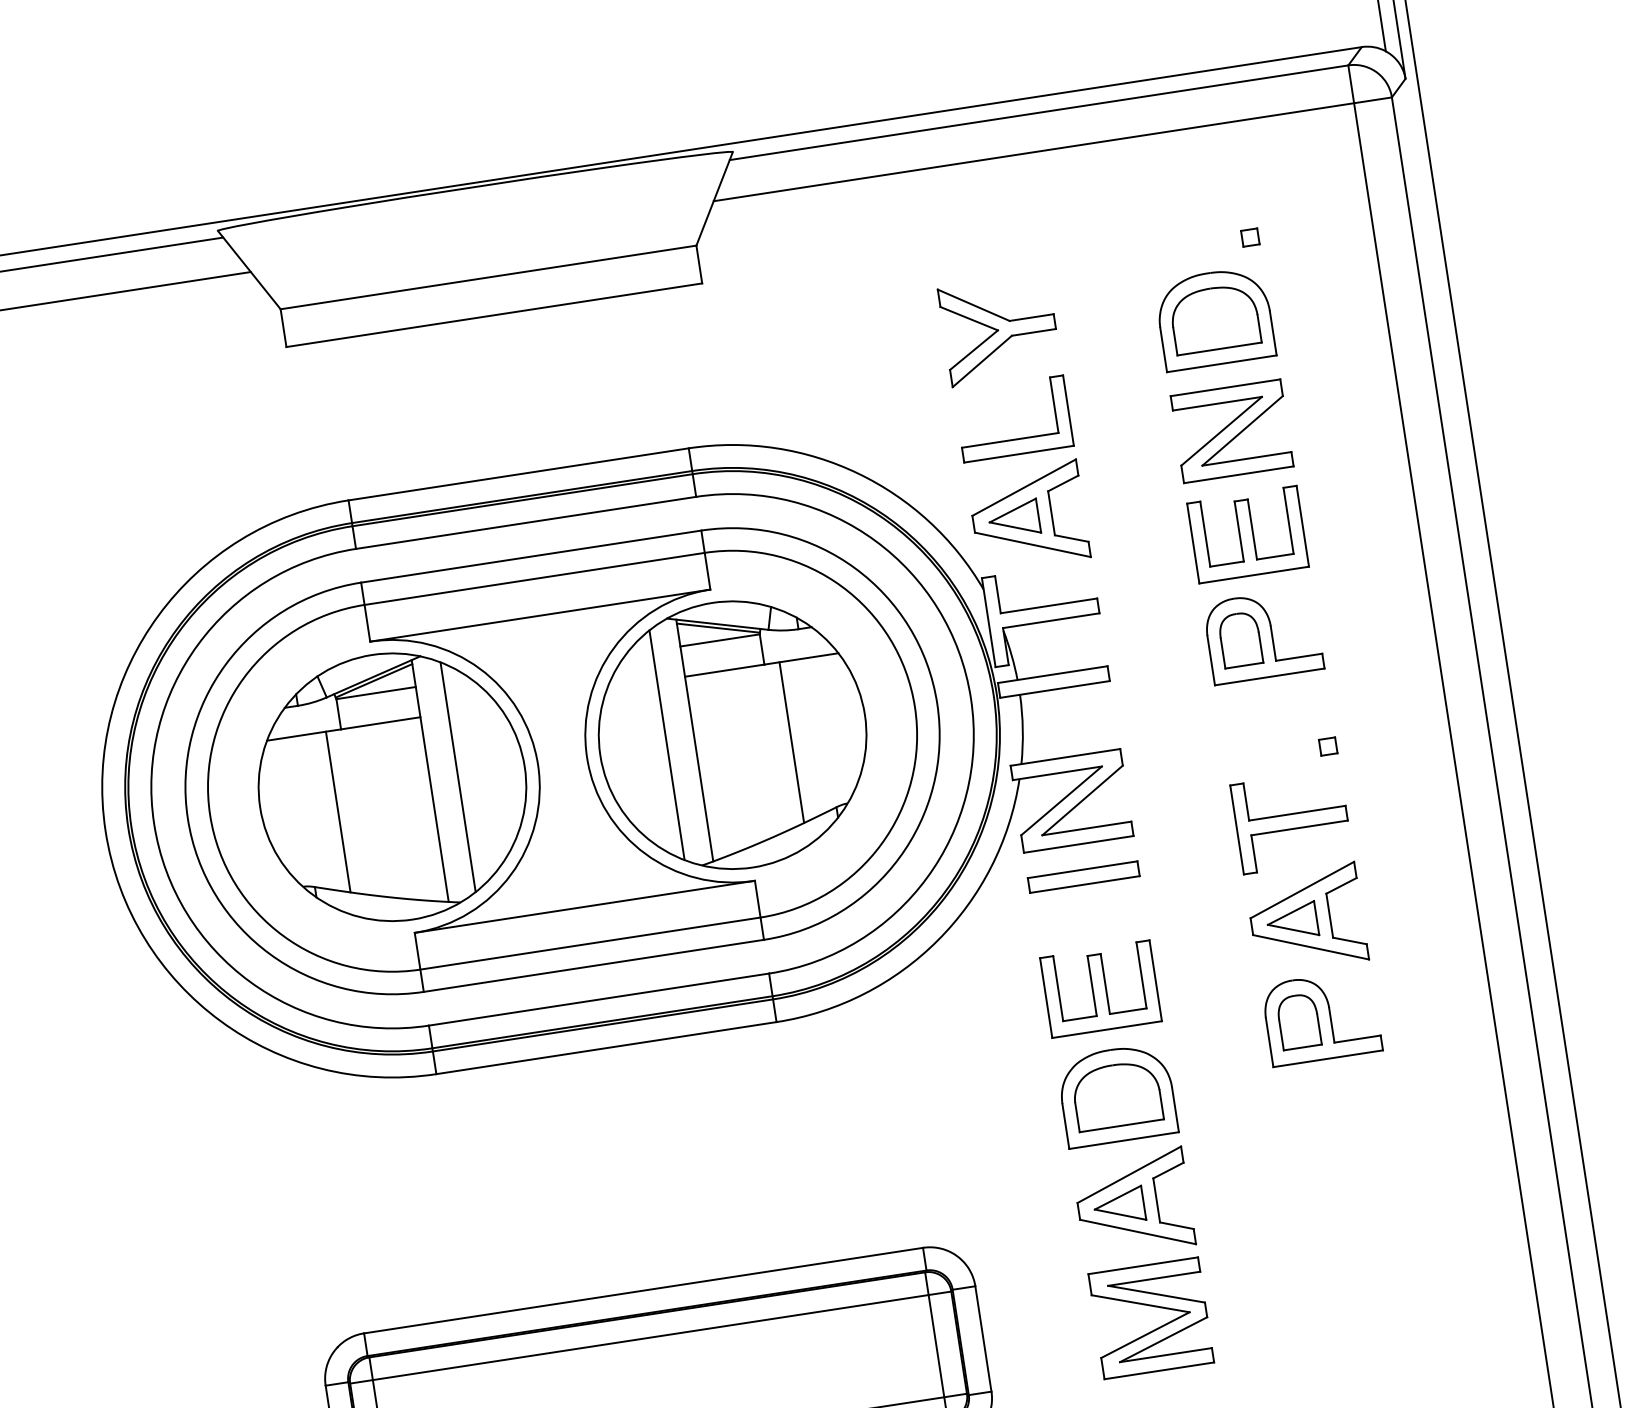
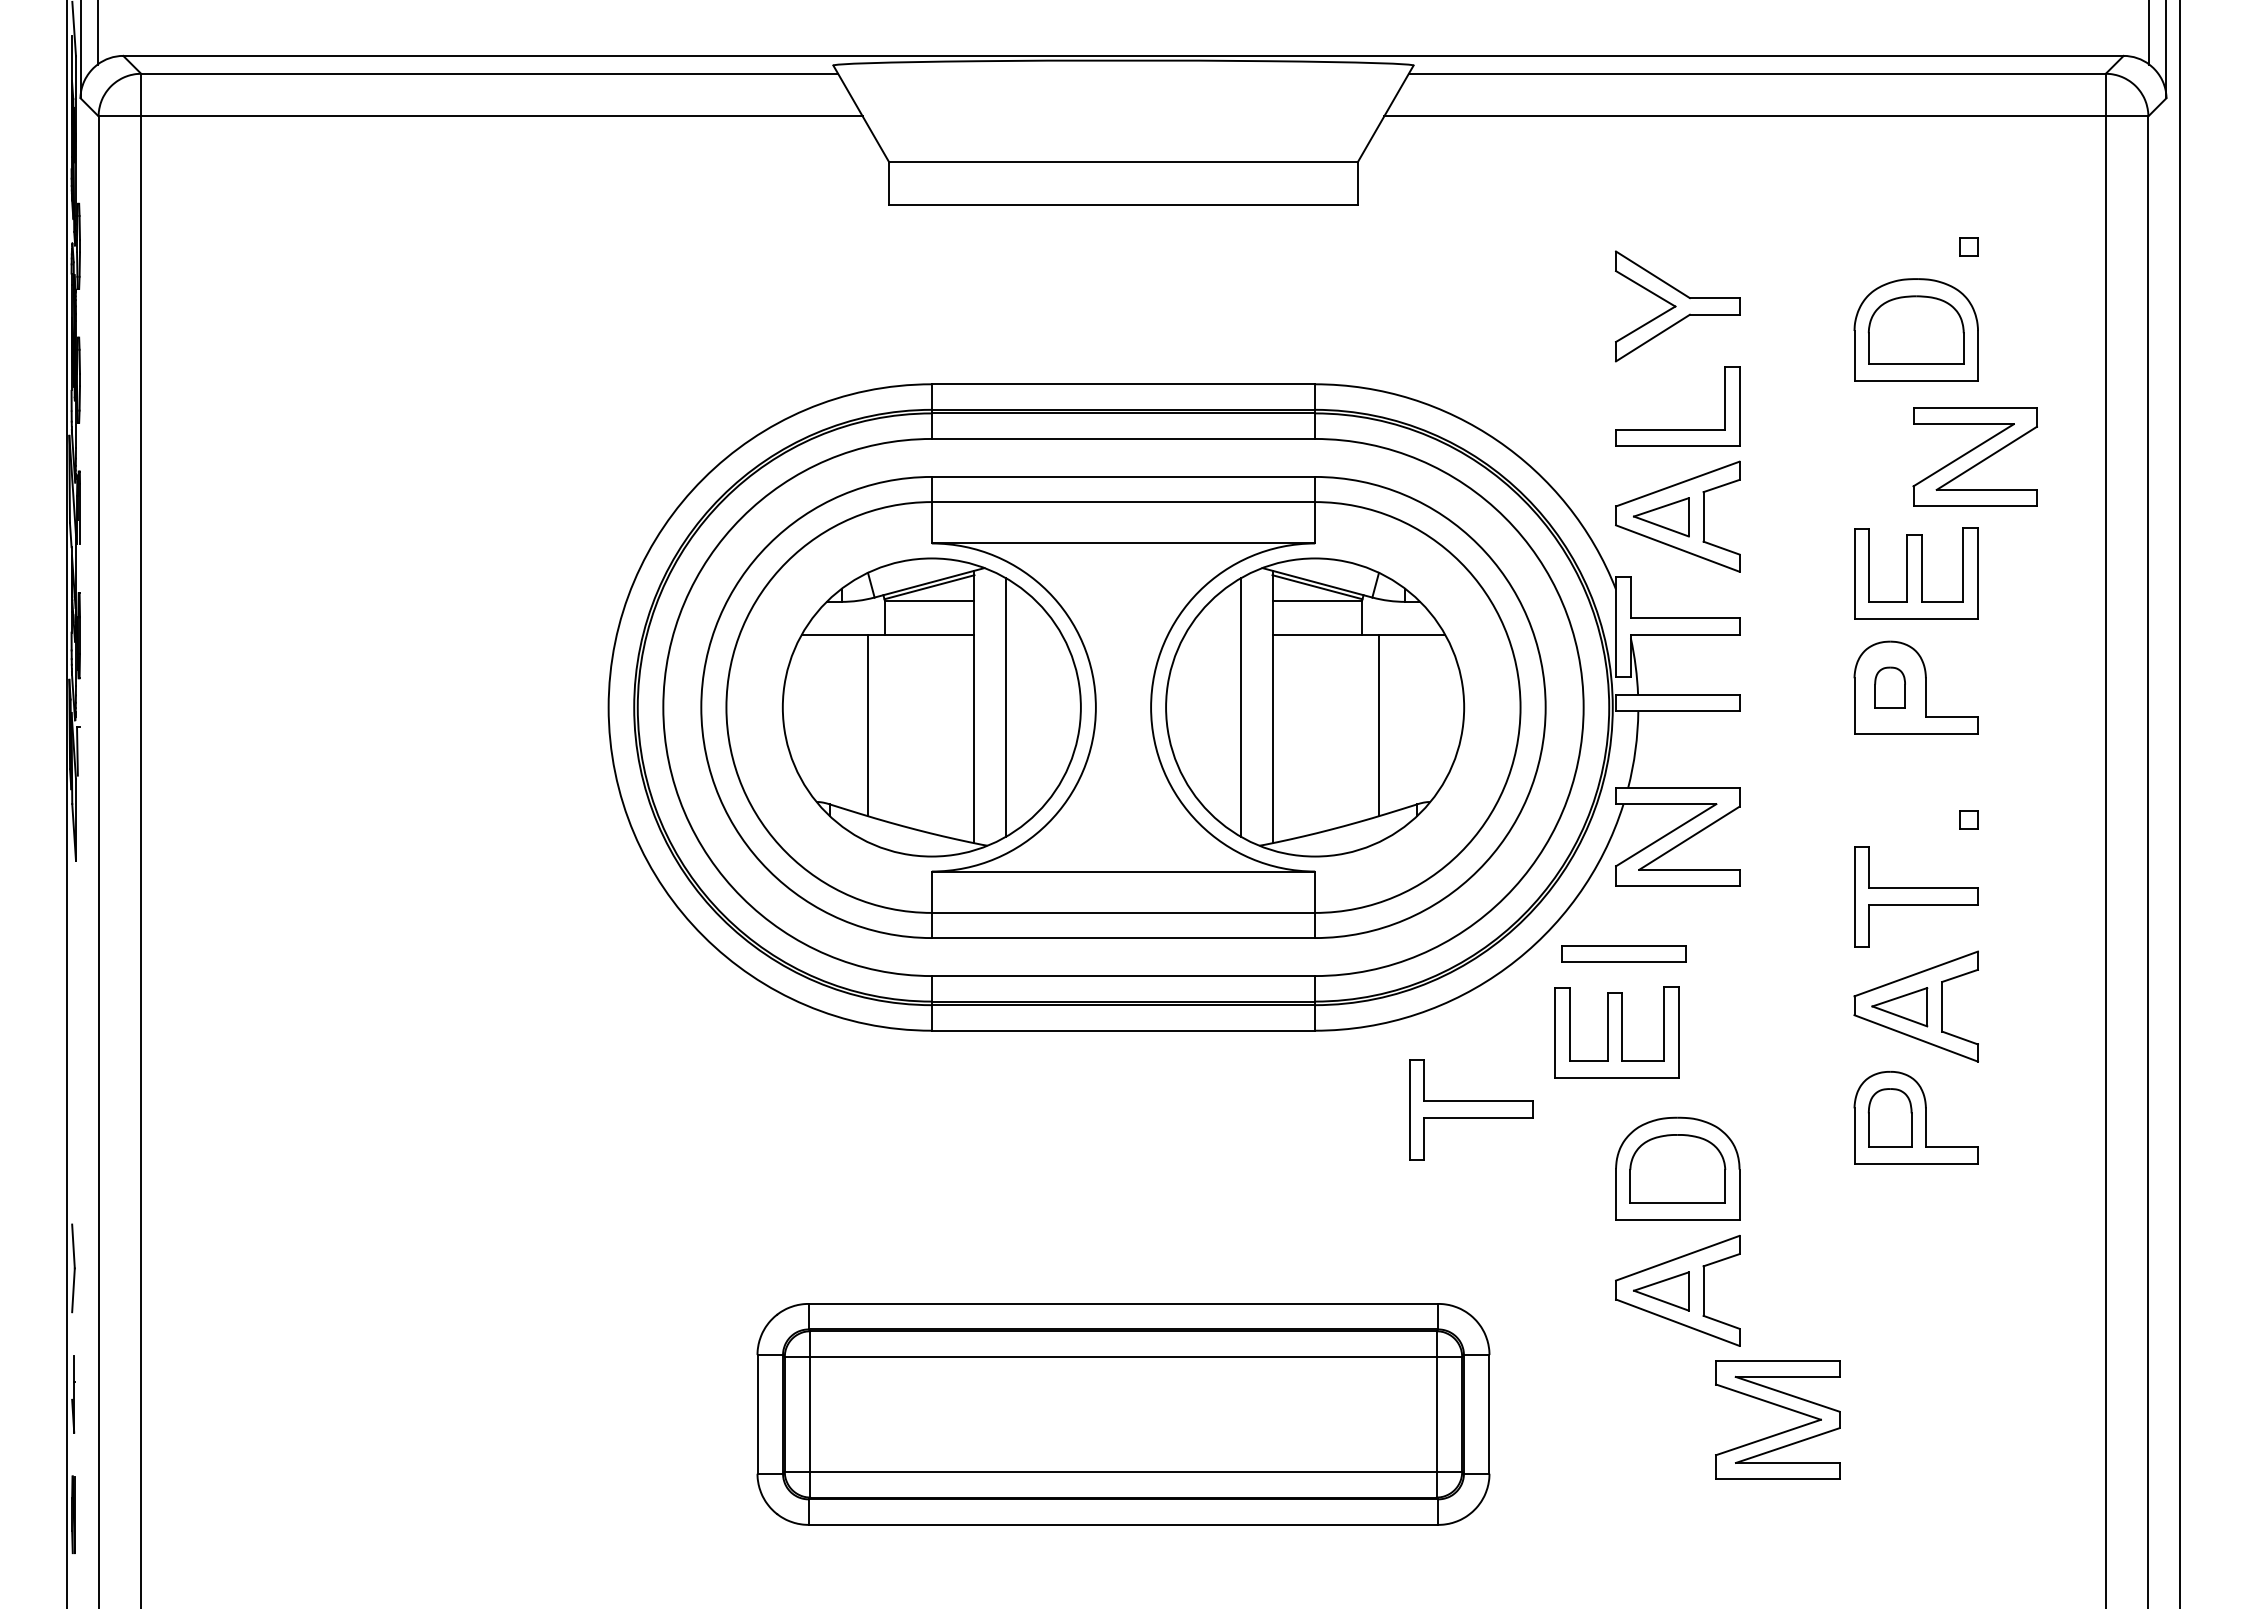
part: (1231, 430) -> (1974, 456), moved
part: (1239, 639) -> (1889, 687), size x0.7
part: (1083, 876) -> (1623, 953), moved
part: (1100, 989) -> (1616, 1032), moved
part: (926, 1070) -> (1471, 1109), added
part: (1152, 1306) -> (1780, 1407), moved

